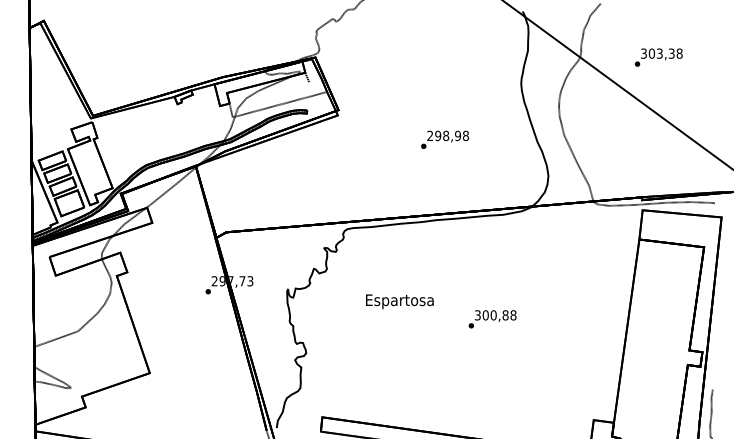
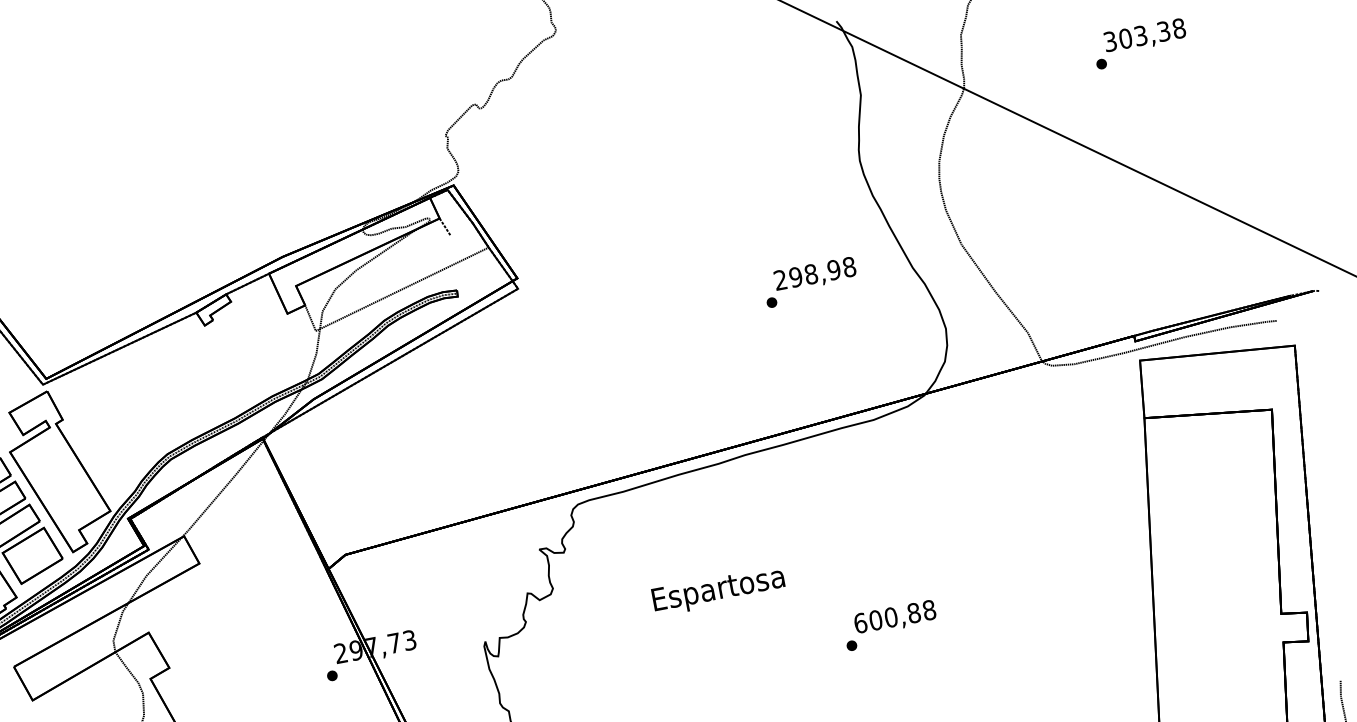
text: (658, 57) -> (1139, 43), moved
text: (444, 139) -> (809, 281), moved
text: (399, 301) -> (718, 590), moved
text: (477, 315) -> (860, 623), 300,88 -> 600,88

